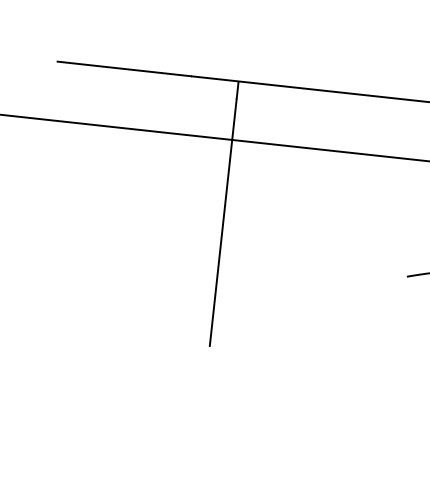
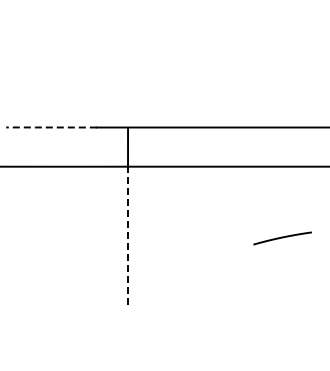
line: (122, 68) -> (50, 127), solid -> dashed
line: (221, 242) -> (128, 235), solid -> dashed

